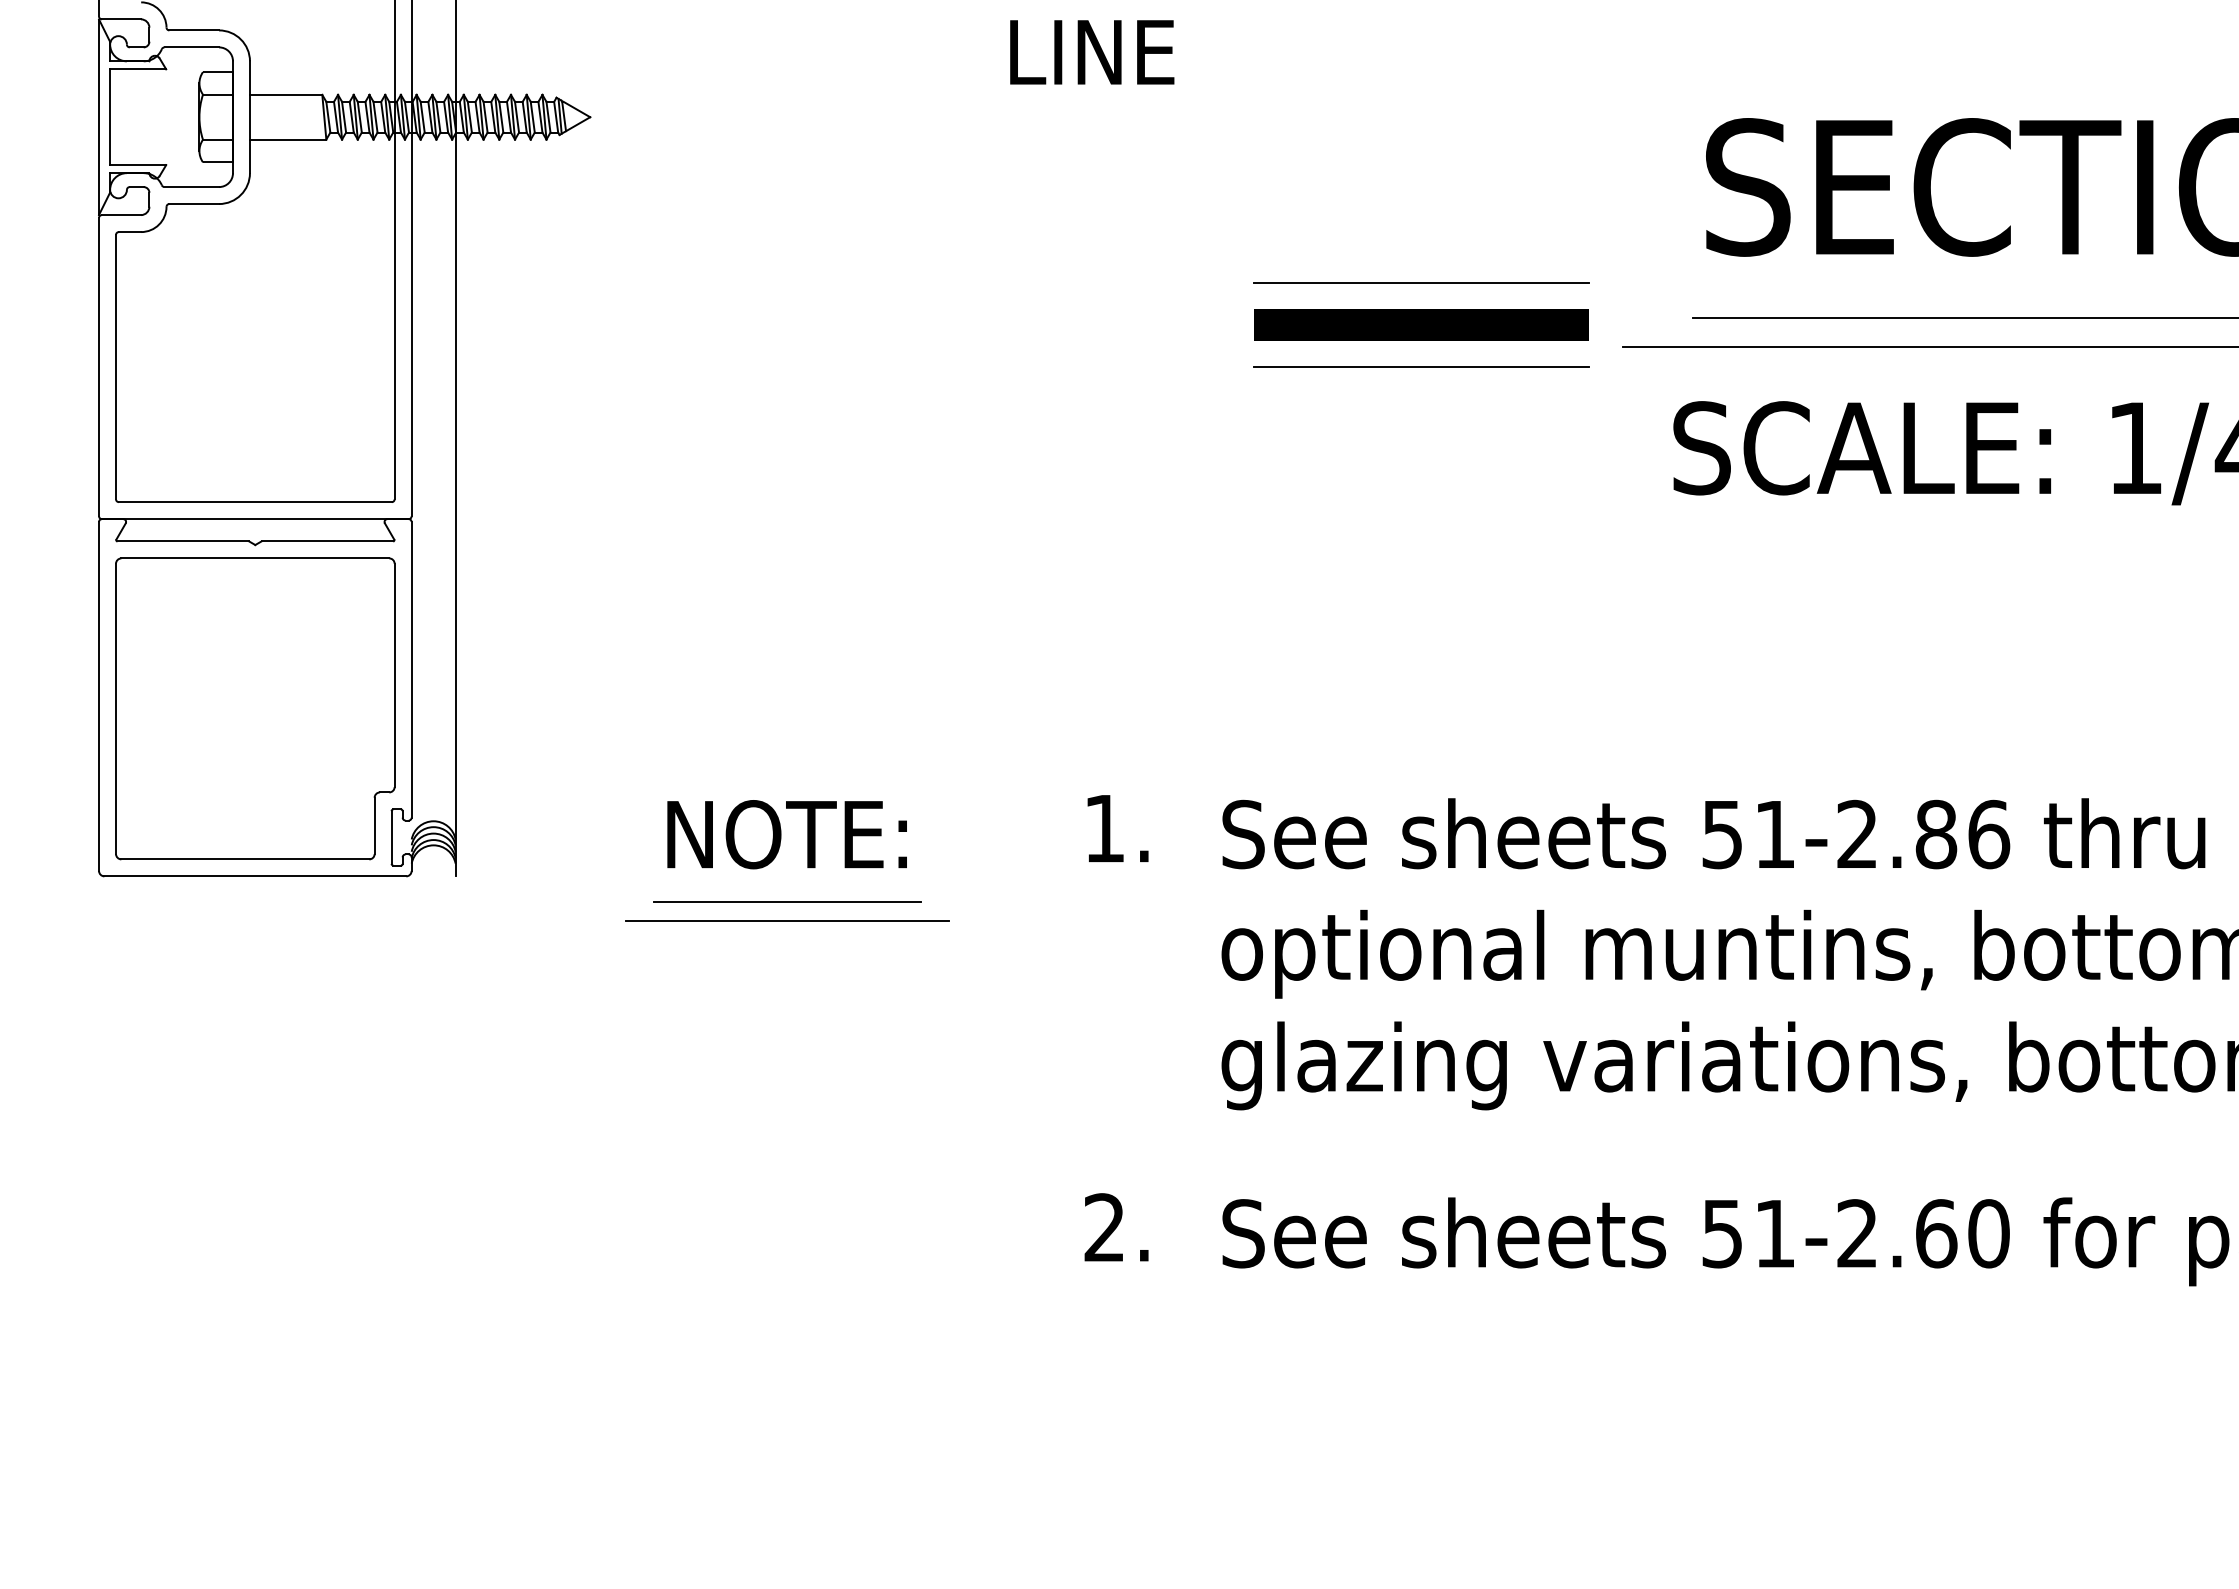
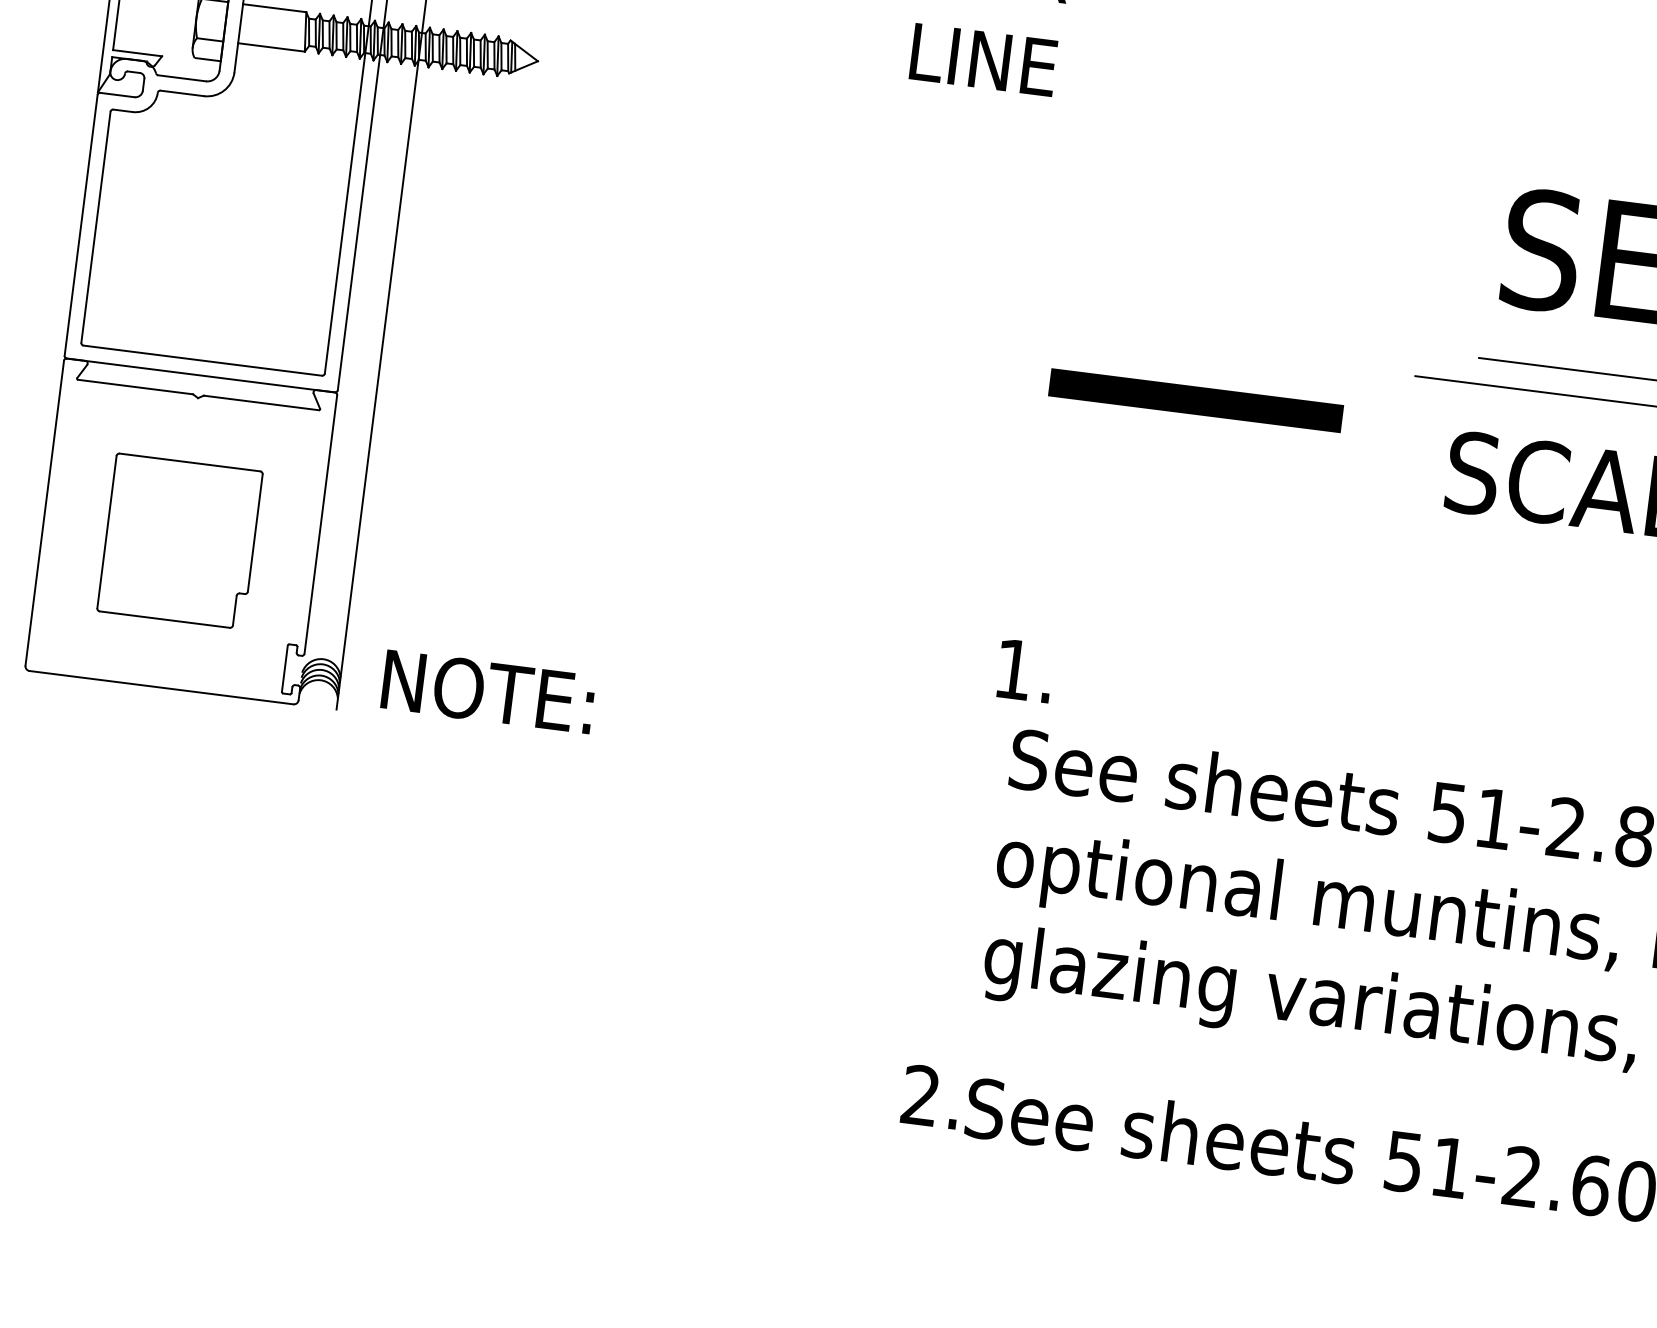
line: (1421, 282) -> (1246, 297), removed
line: (1421, 324) -> (1195, 400), moved
line: (1421, 366) -> (1236, 370), removed
part: (255, 708) -> (180, 541), size x0.6
text: (1117, 828) -> (1024, 670), moved
text: (786, 834) -> (487, 691), moved
line: (787, 901) -> (623, 768), removed
line: (787, 920) -> (621, 784), removed
text: (1116, 1227) -> (931, 1096), moved

